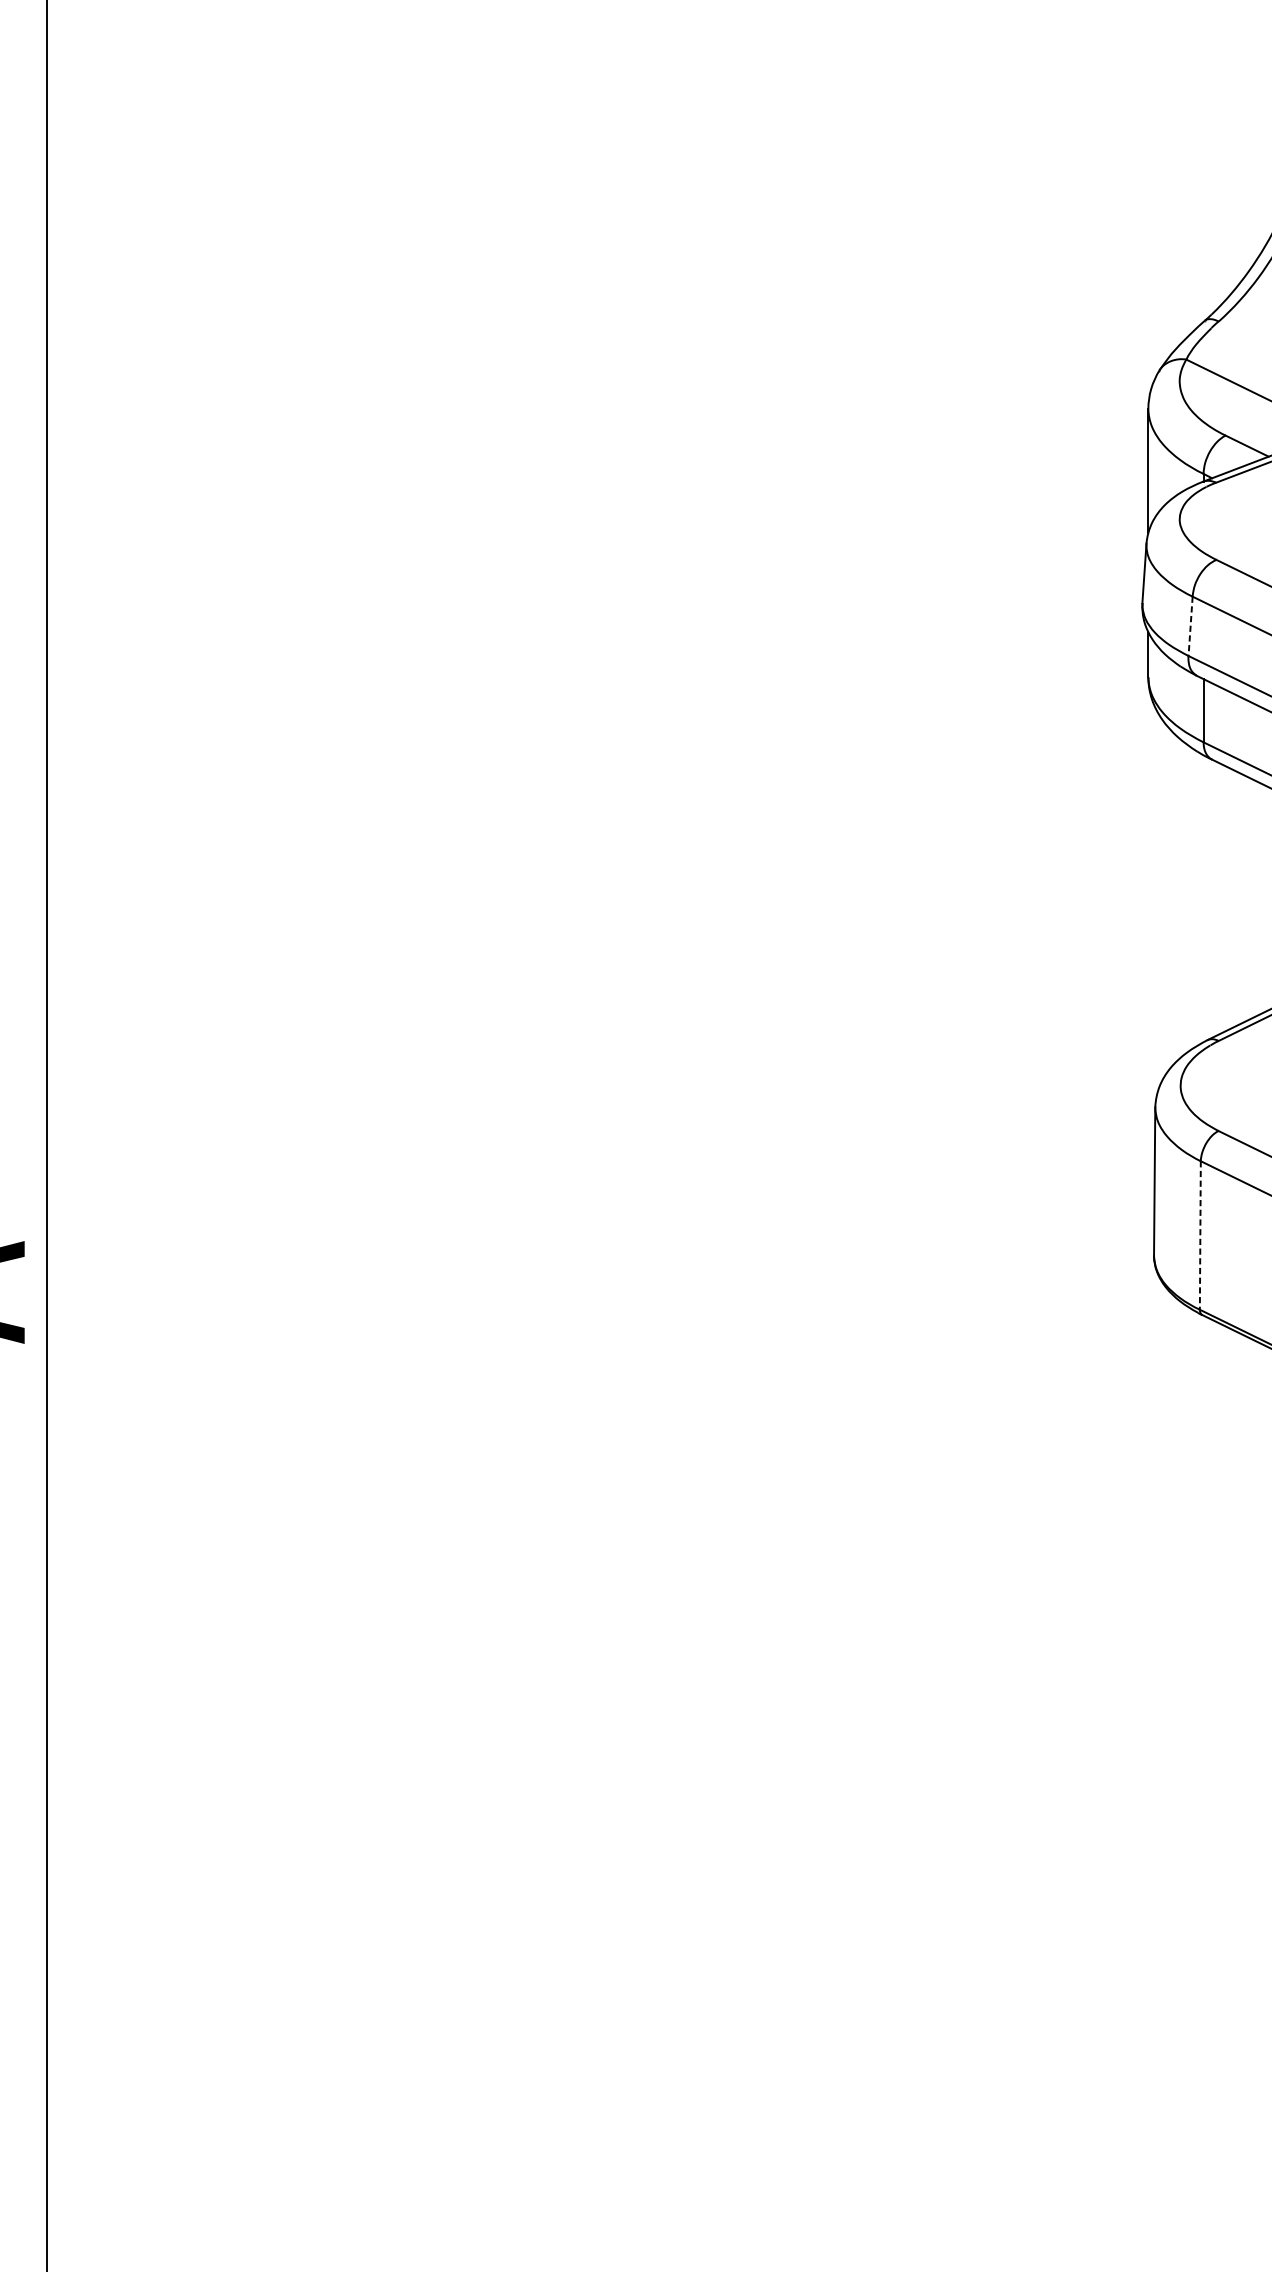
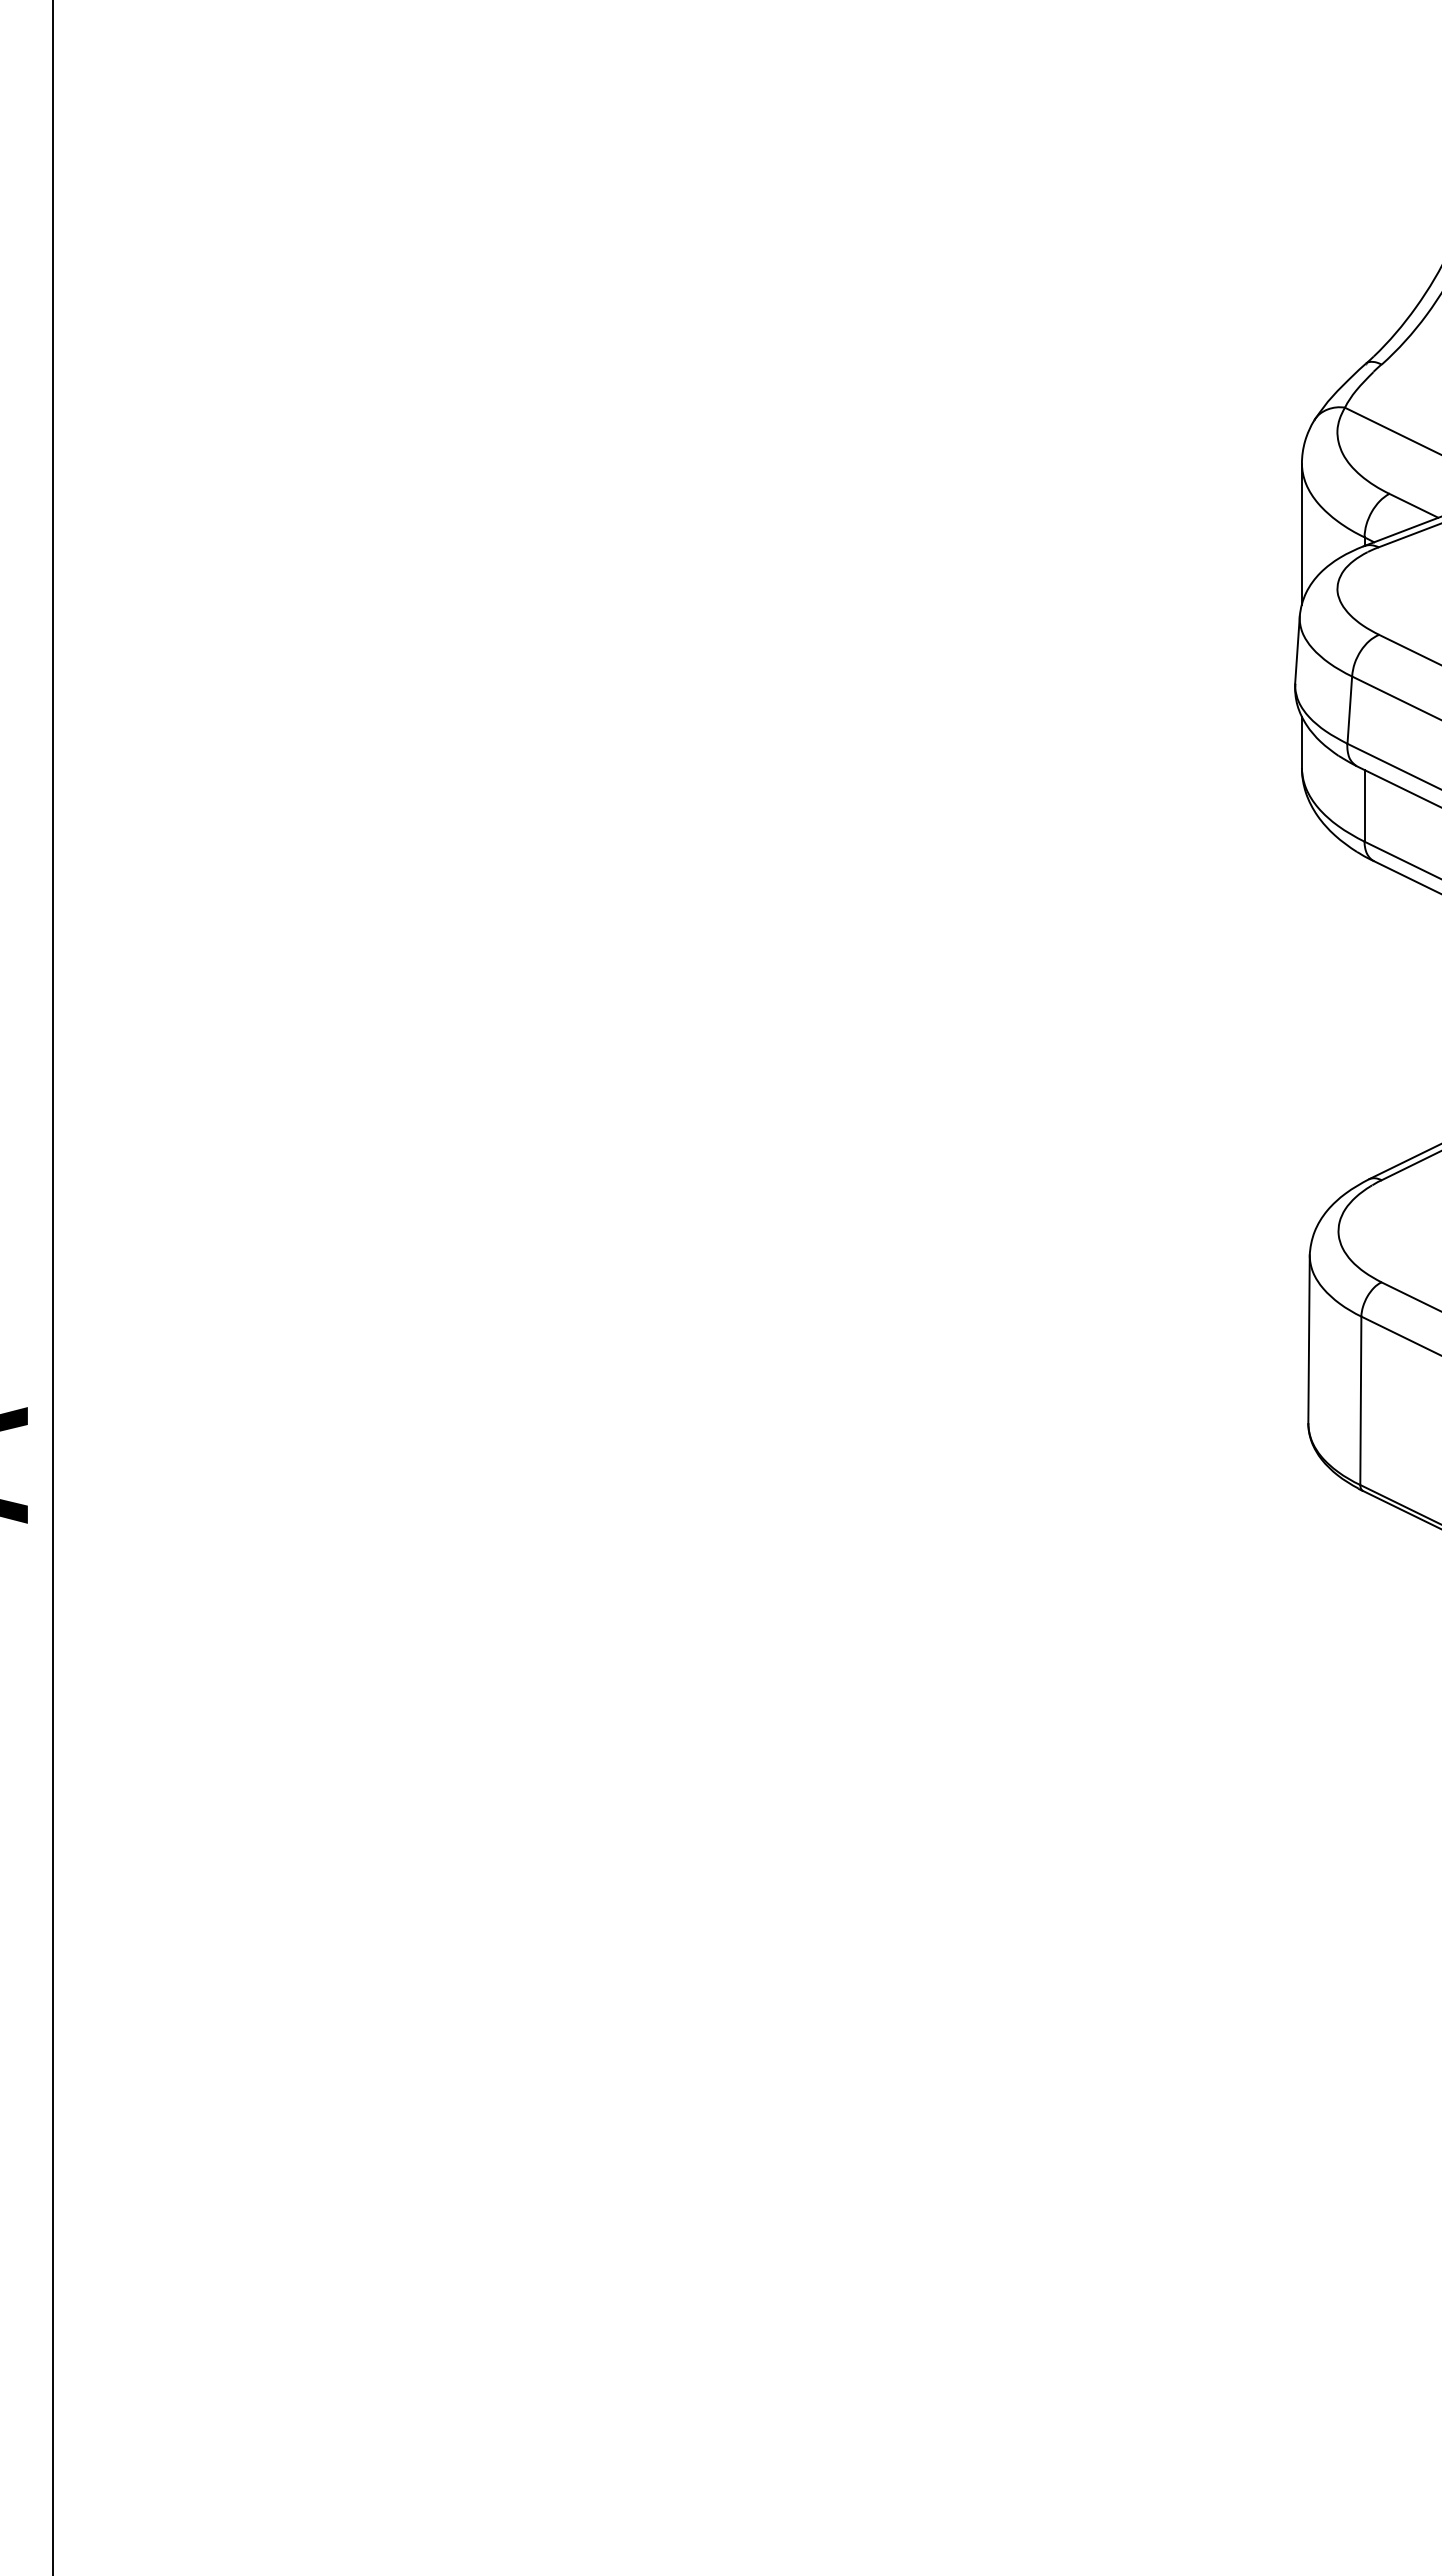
line: (1190, 626) -> (1349, 710), dashed -> solid
line: (1200, 1236) -> (1360, 1401), dashed -> solid

